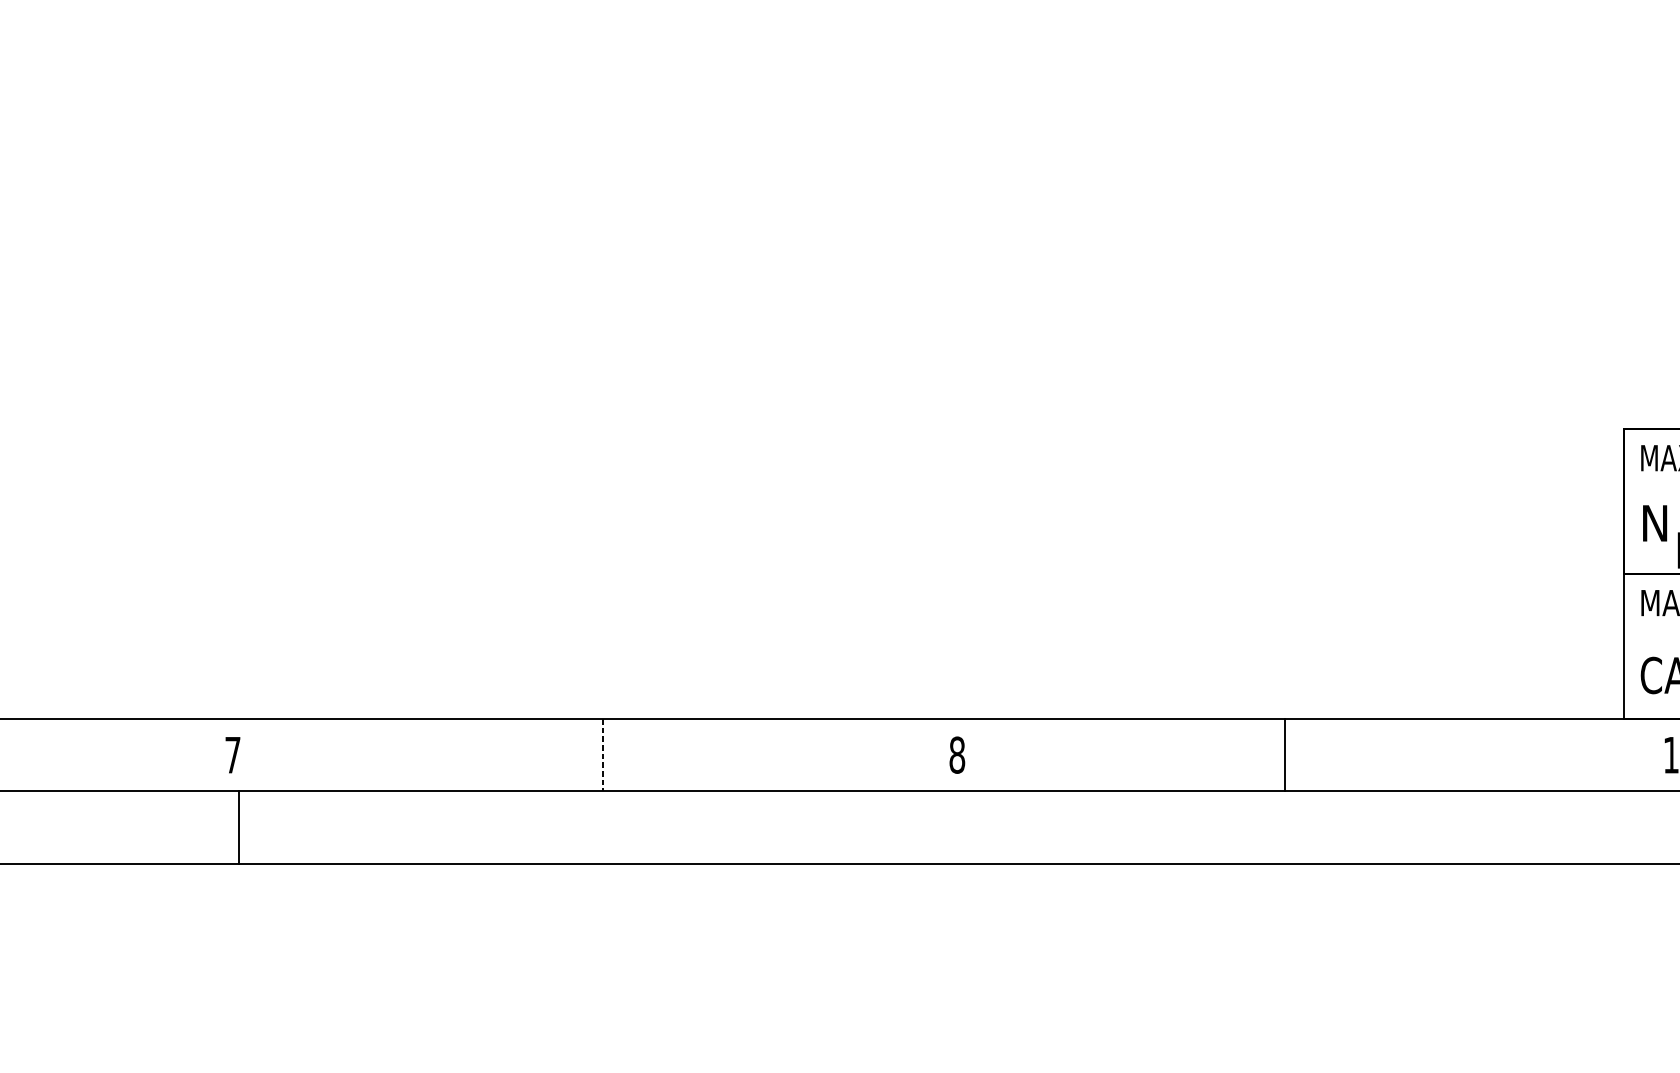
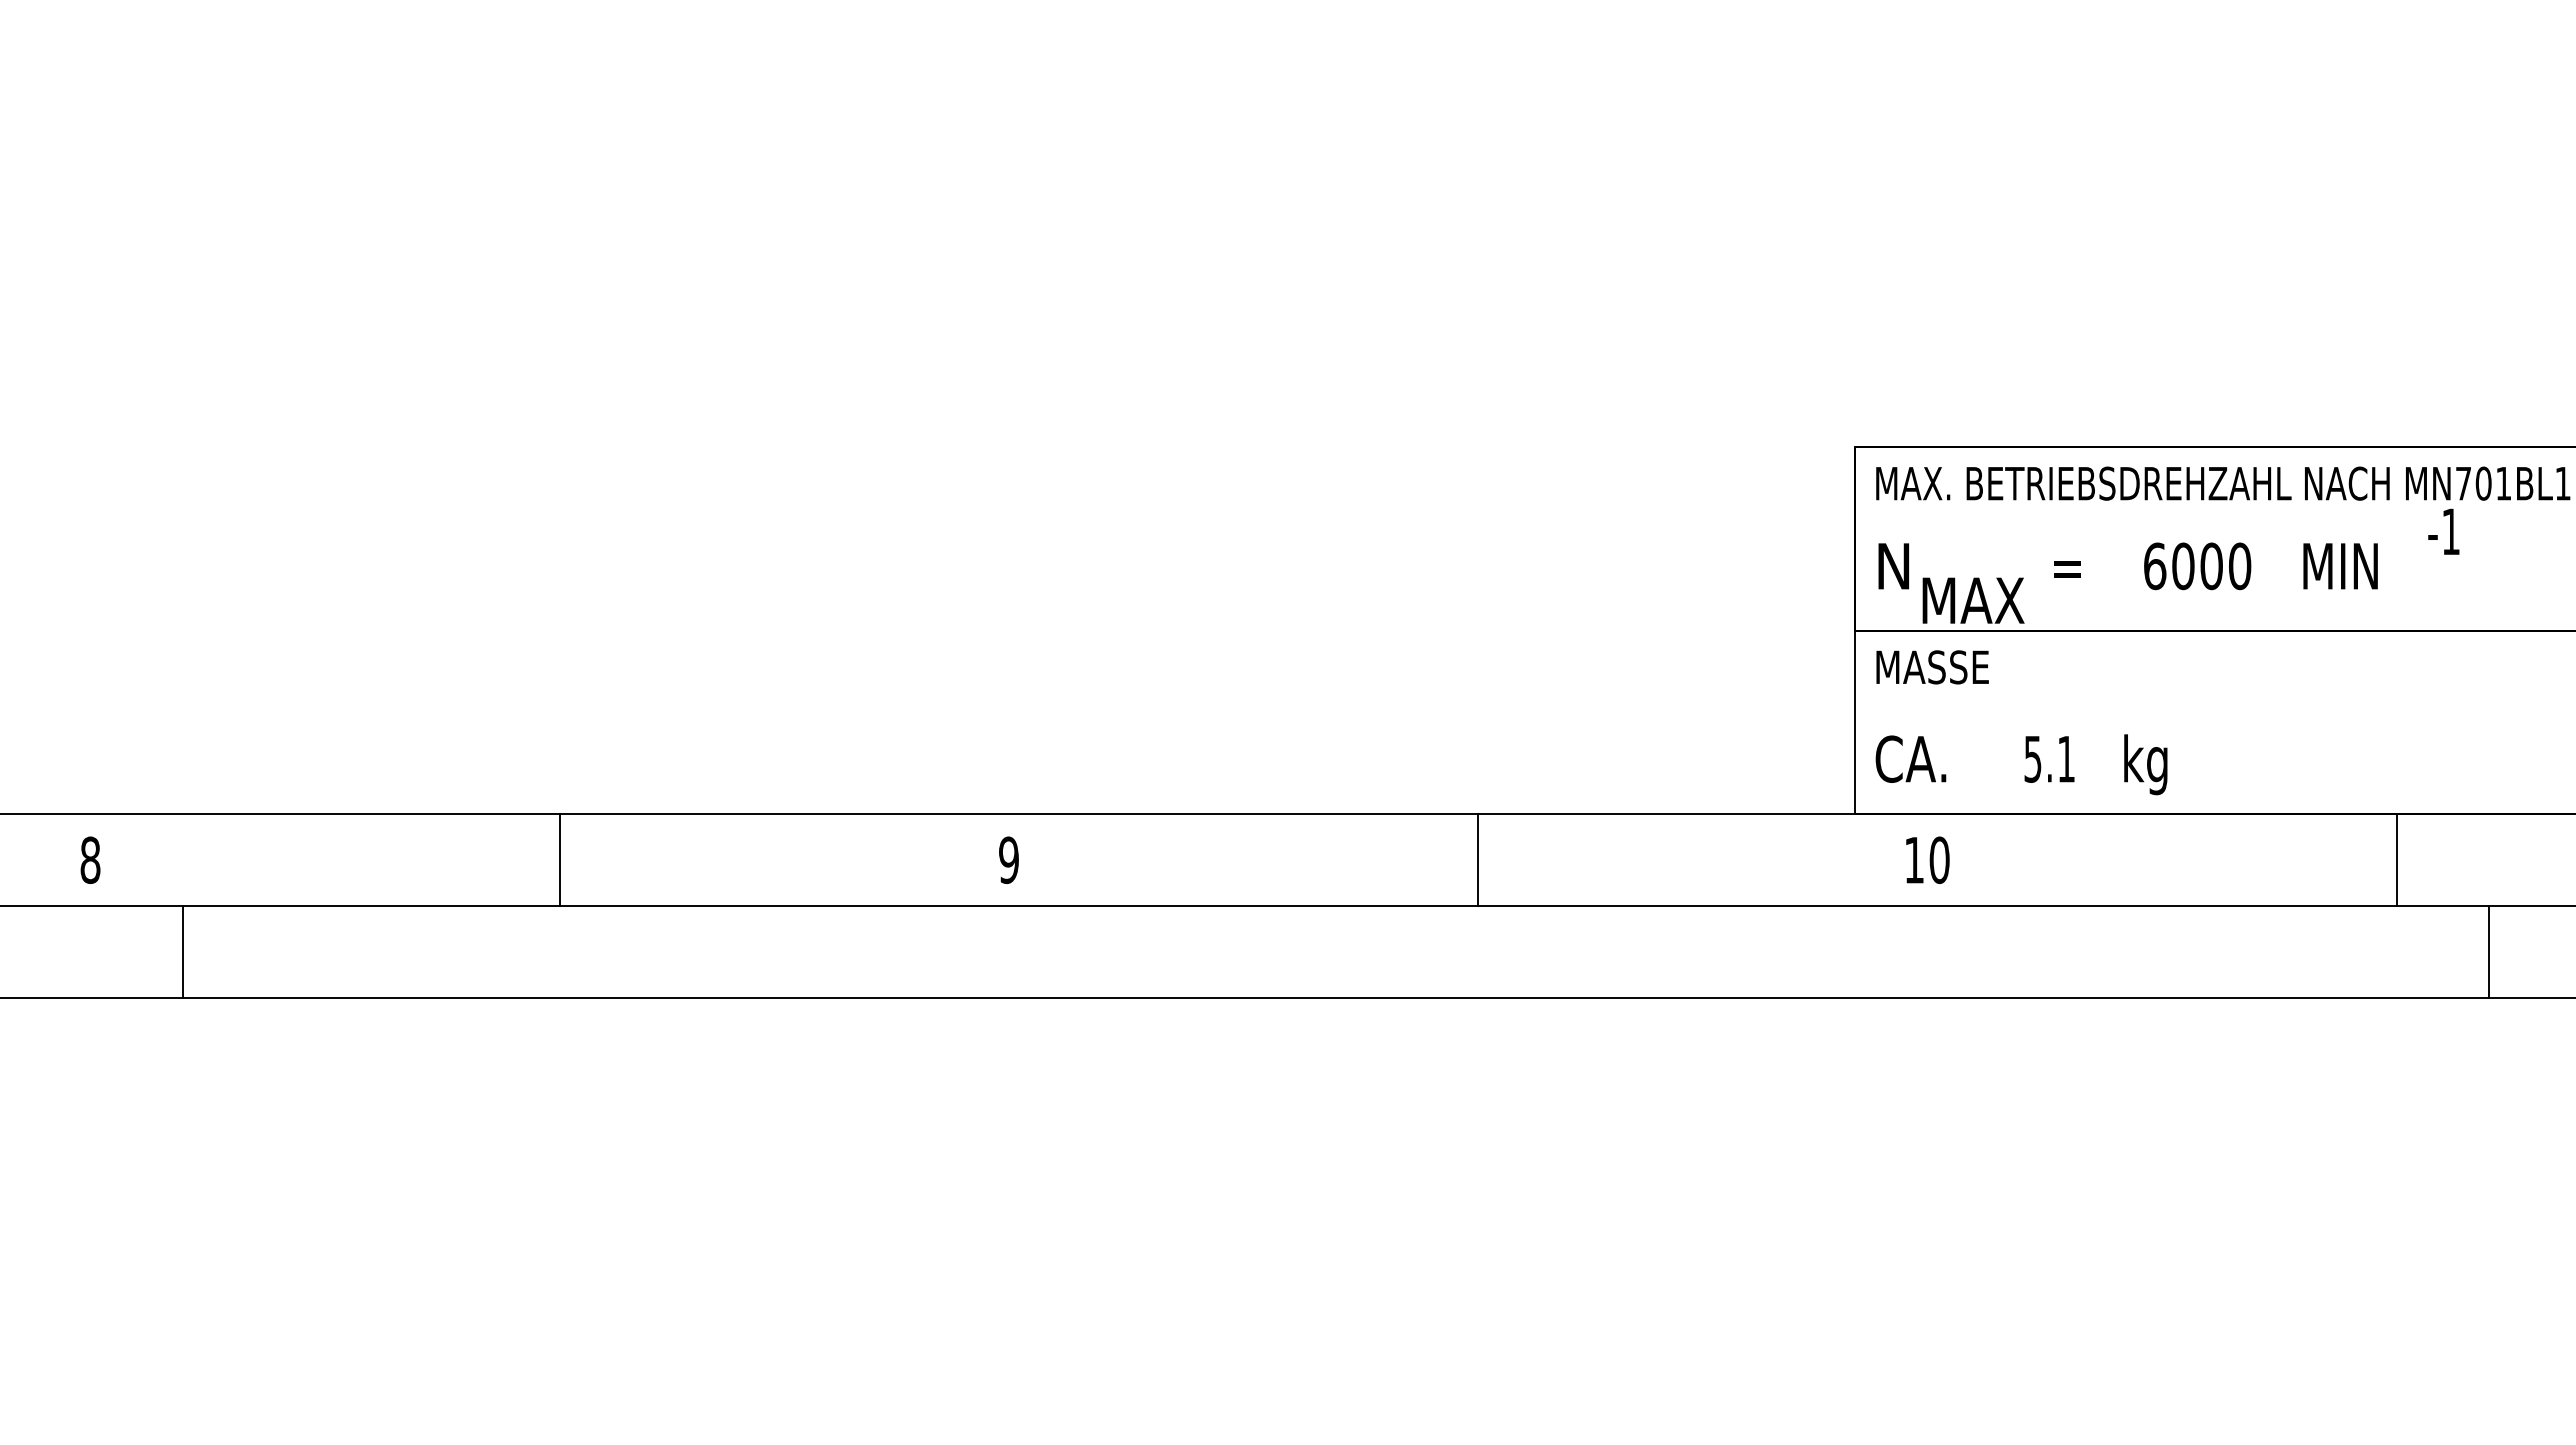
text: (956, 754) -> (1008, 859), 8 -> 9
text: (232, 755) -> (90, 860), 7 -> 8
line: (602, 755) -> (559, 860), dashed -> solid
line: (1284, 755) -> (1478, 860), moved
line: (239, 827) -> (183, 952), moved

